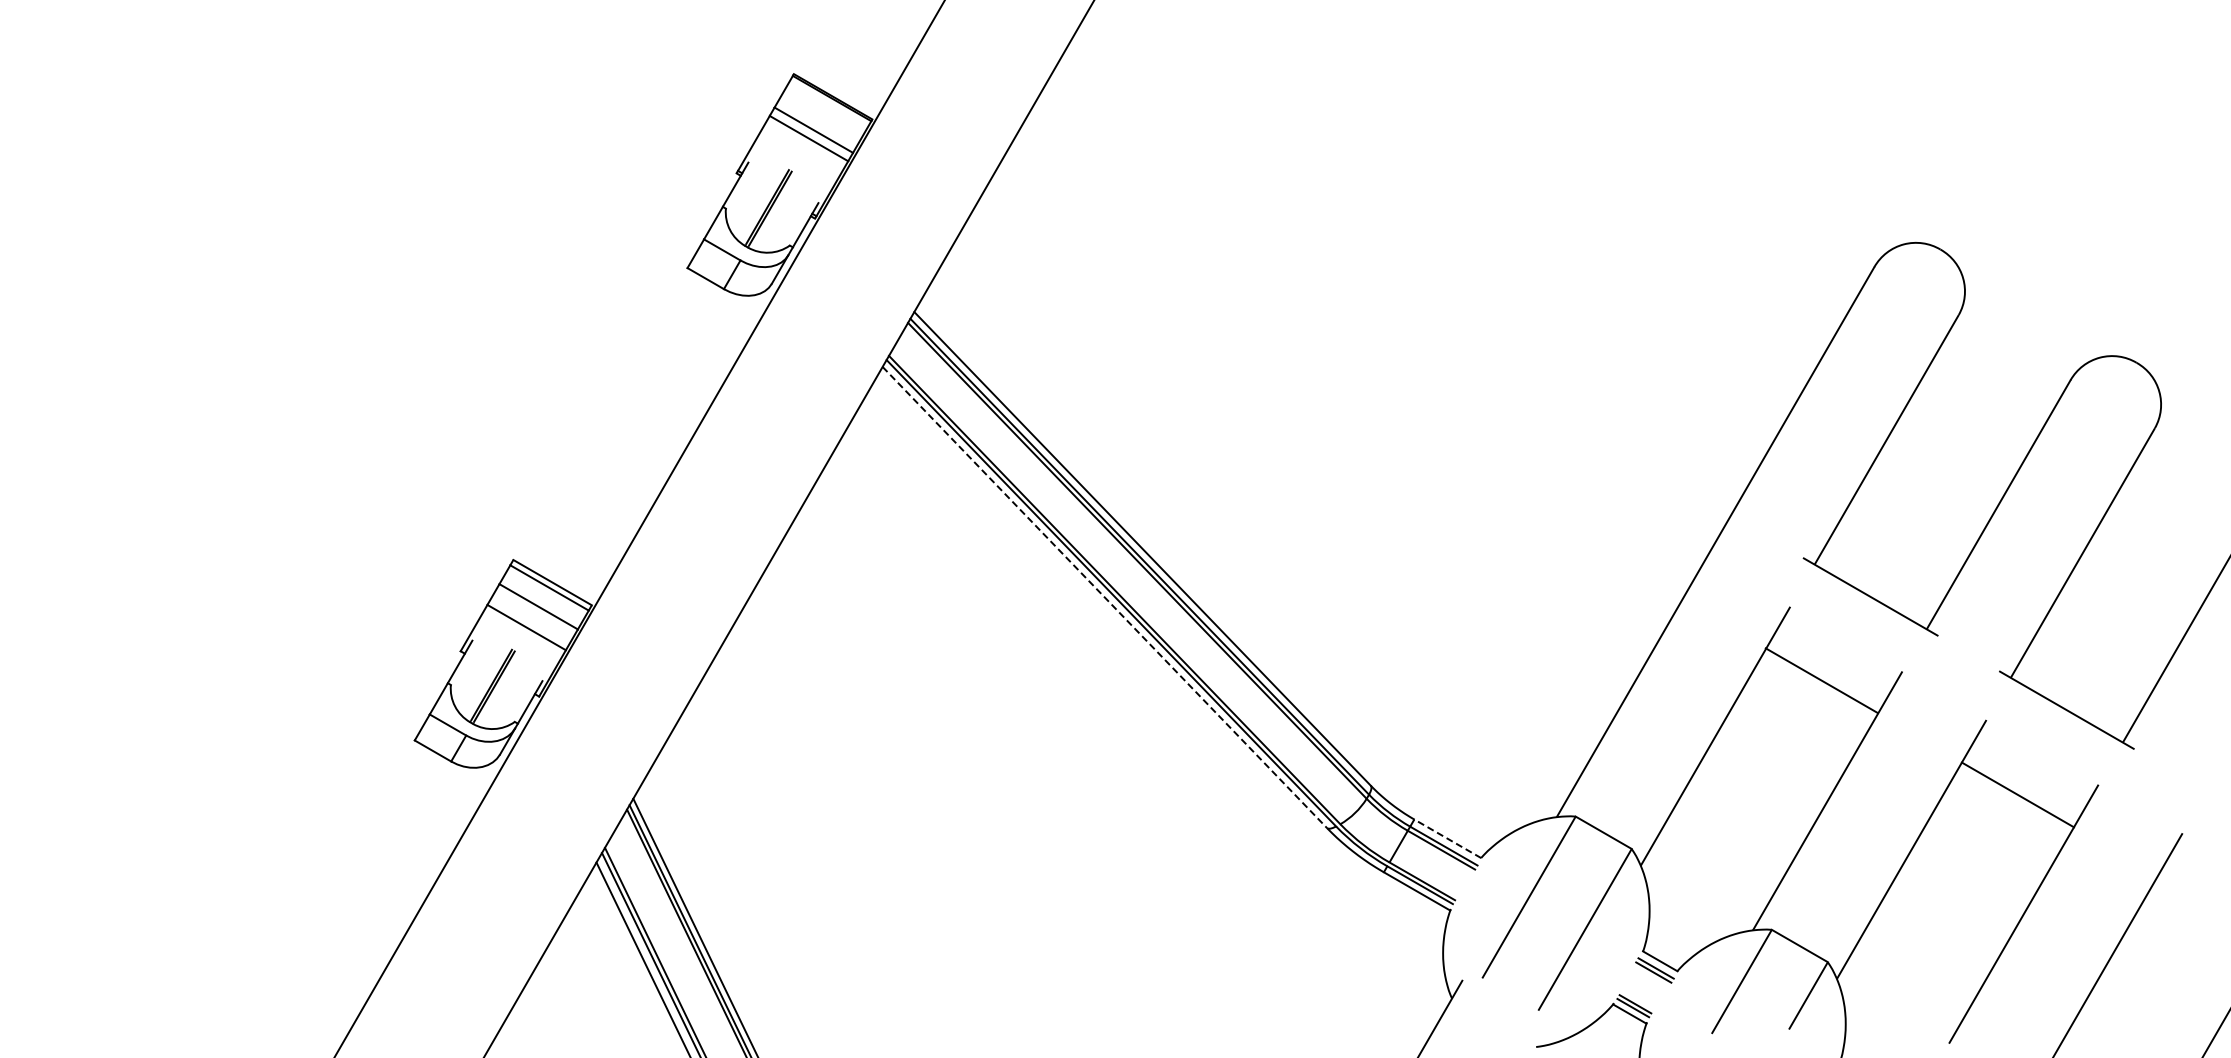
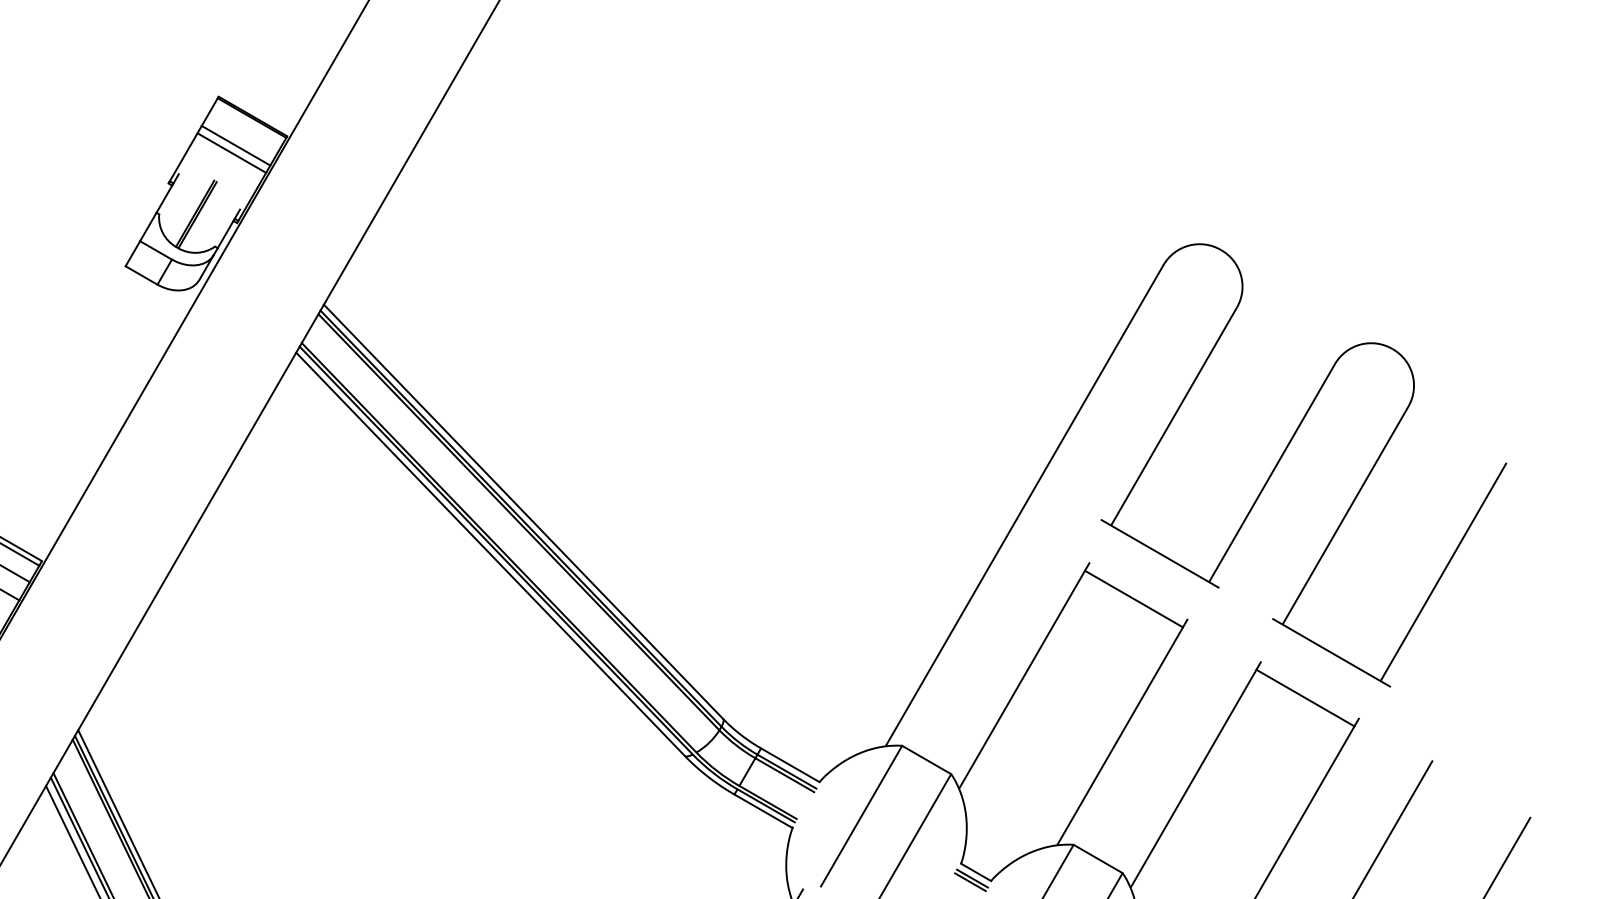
line: (1105, 597) -> (491, 554), dashed -> solid
line: (1821, 680) -> (1133, 598), moved
line: (2017, 794) -> (1305, 697), moved
line: (1447, 838) -> (790, 764), dashed -> solid

